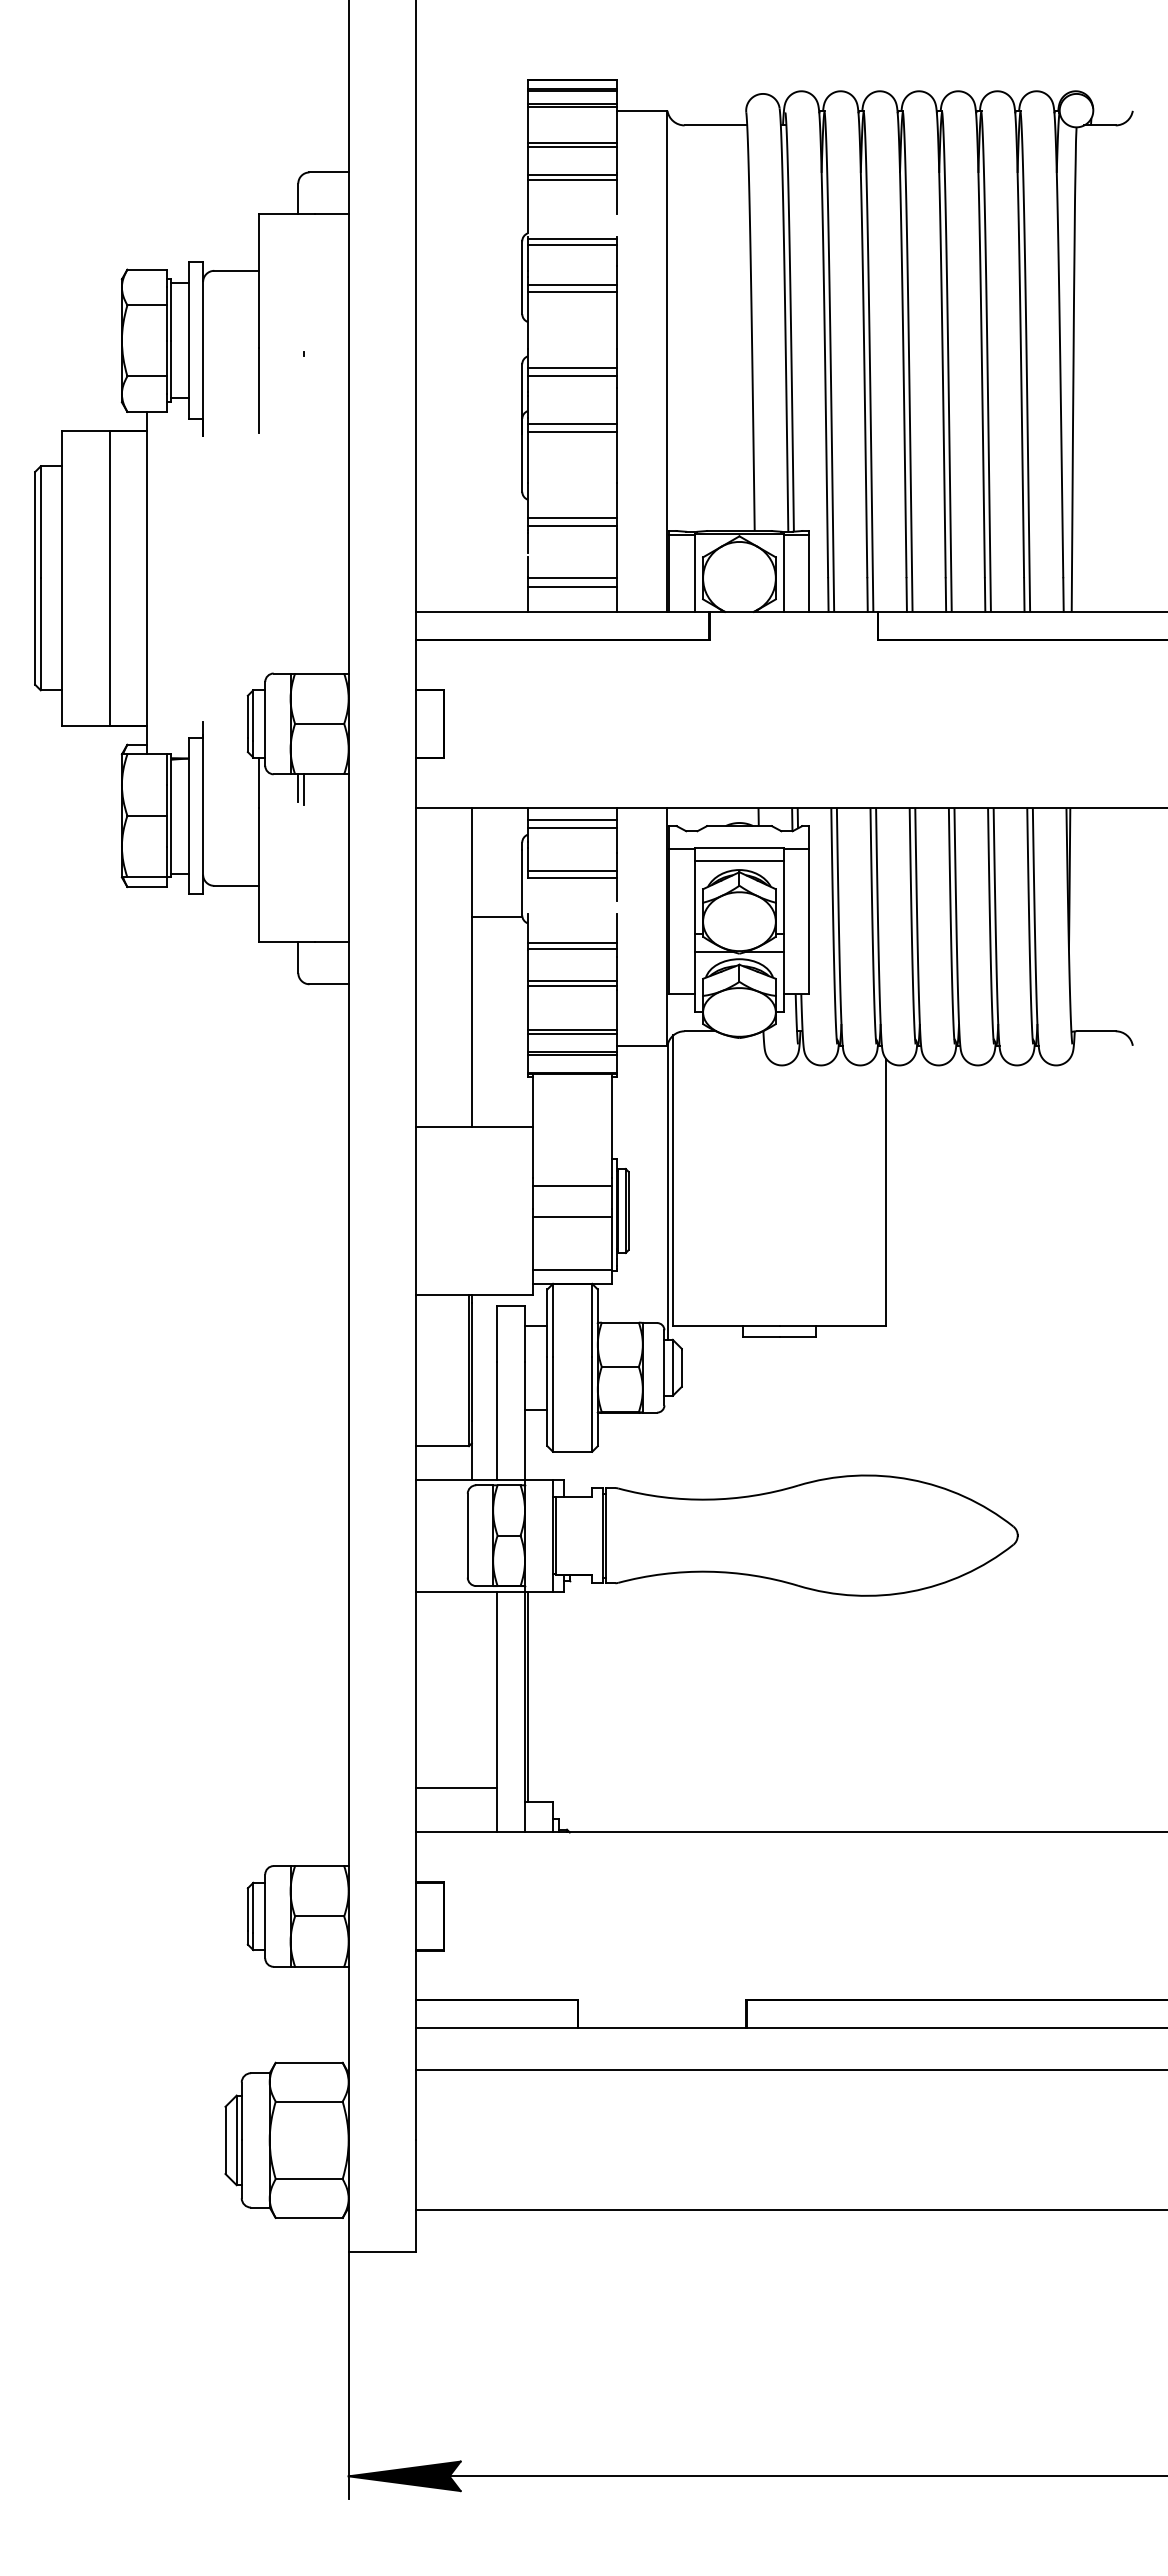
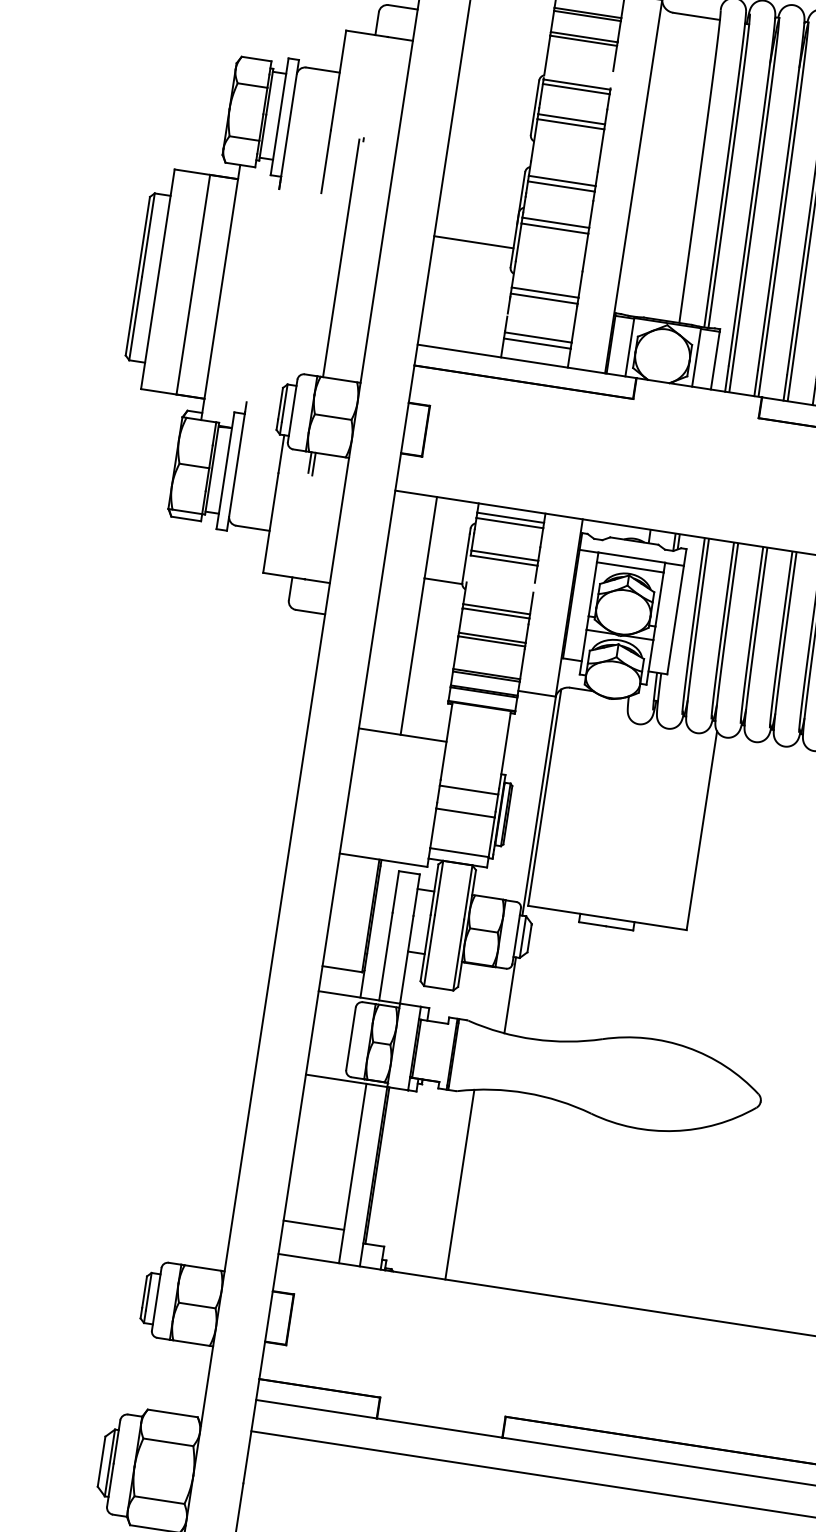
line: (468, 466) -> (473, 242), added
line: (298, 513) -> (341, 257), added
line: (667, 1446) -> (509, 995), added
line: (639, 1704) -> (459, 1184), added

